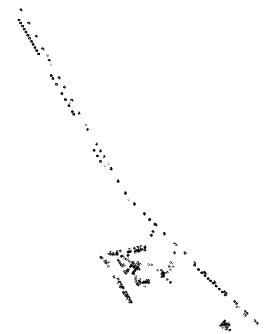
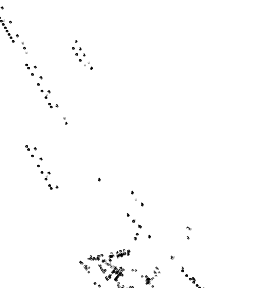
part: (102, 156) -> (82, 55), moved
part: (65, 169) -> (42, 166), added
part: (129, 198) -> (136, 198), moved
part: (175, 248) -> (188, 233), moved

